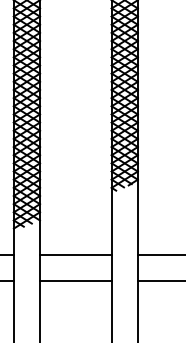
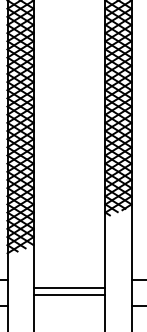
line: (75, 254) -> (69, 294), moved
line: (75, 280) -> (69, 287), moved

